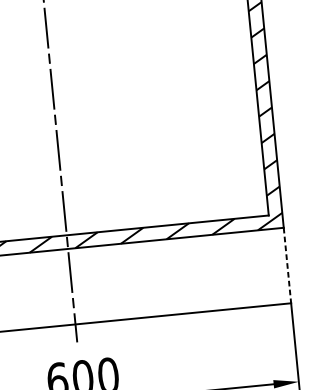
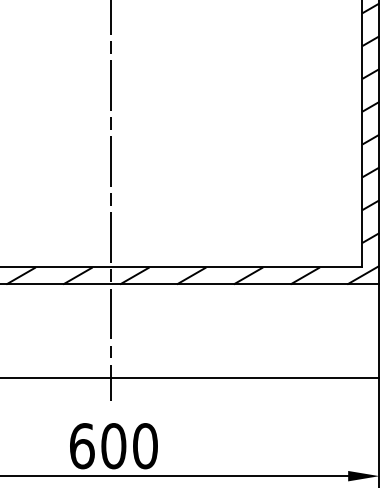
line: (287, 265) -> (379, 331), dashed -> solid

